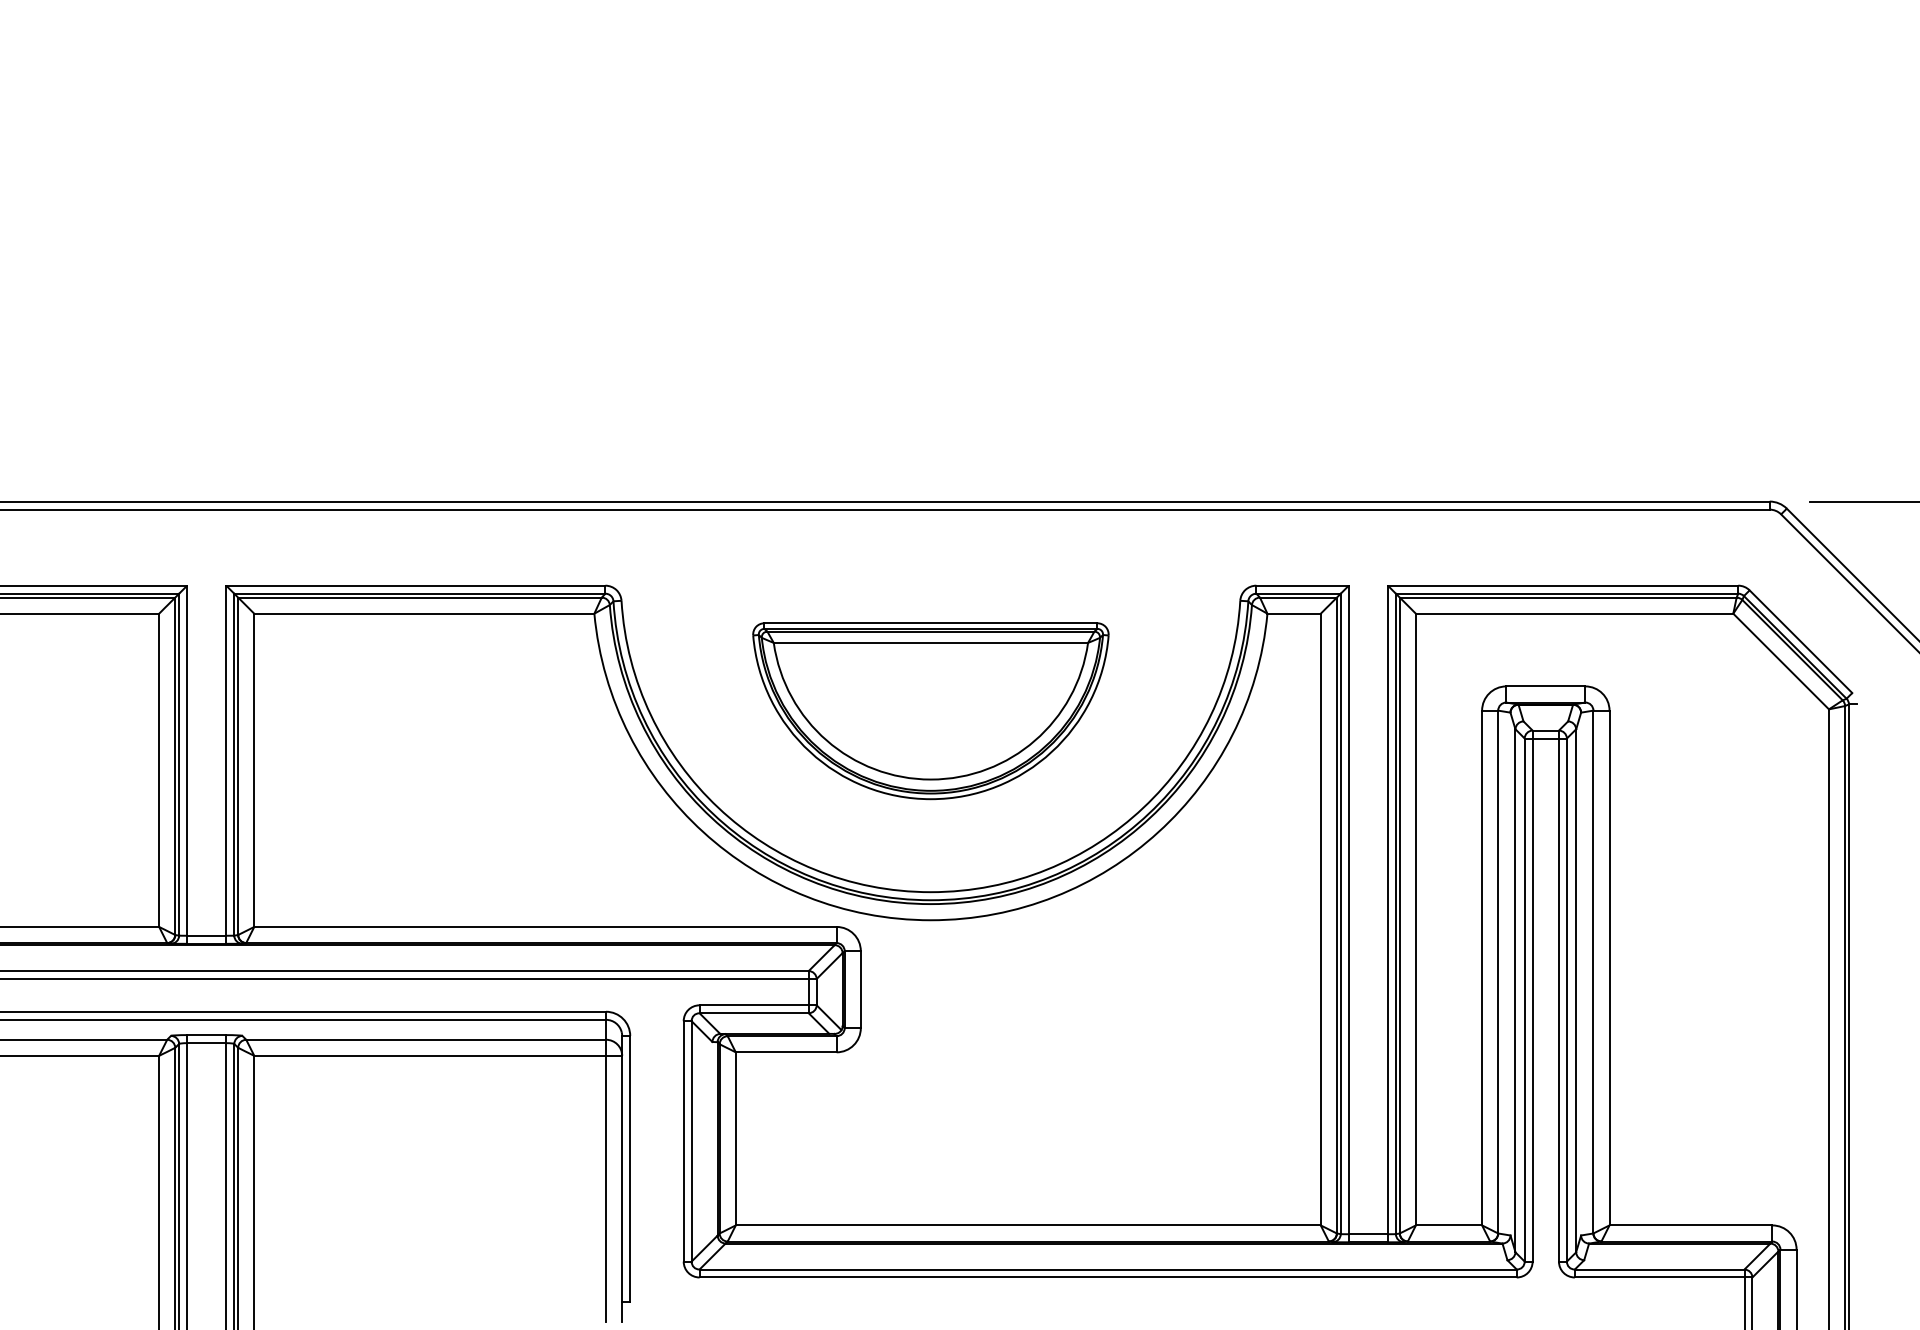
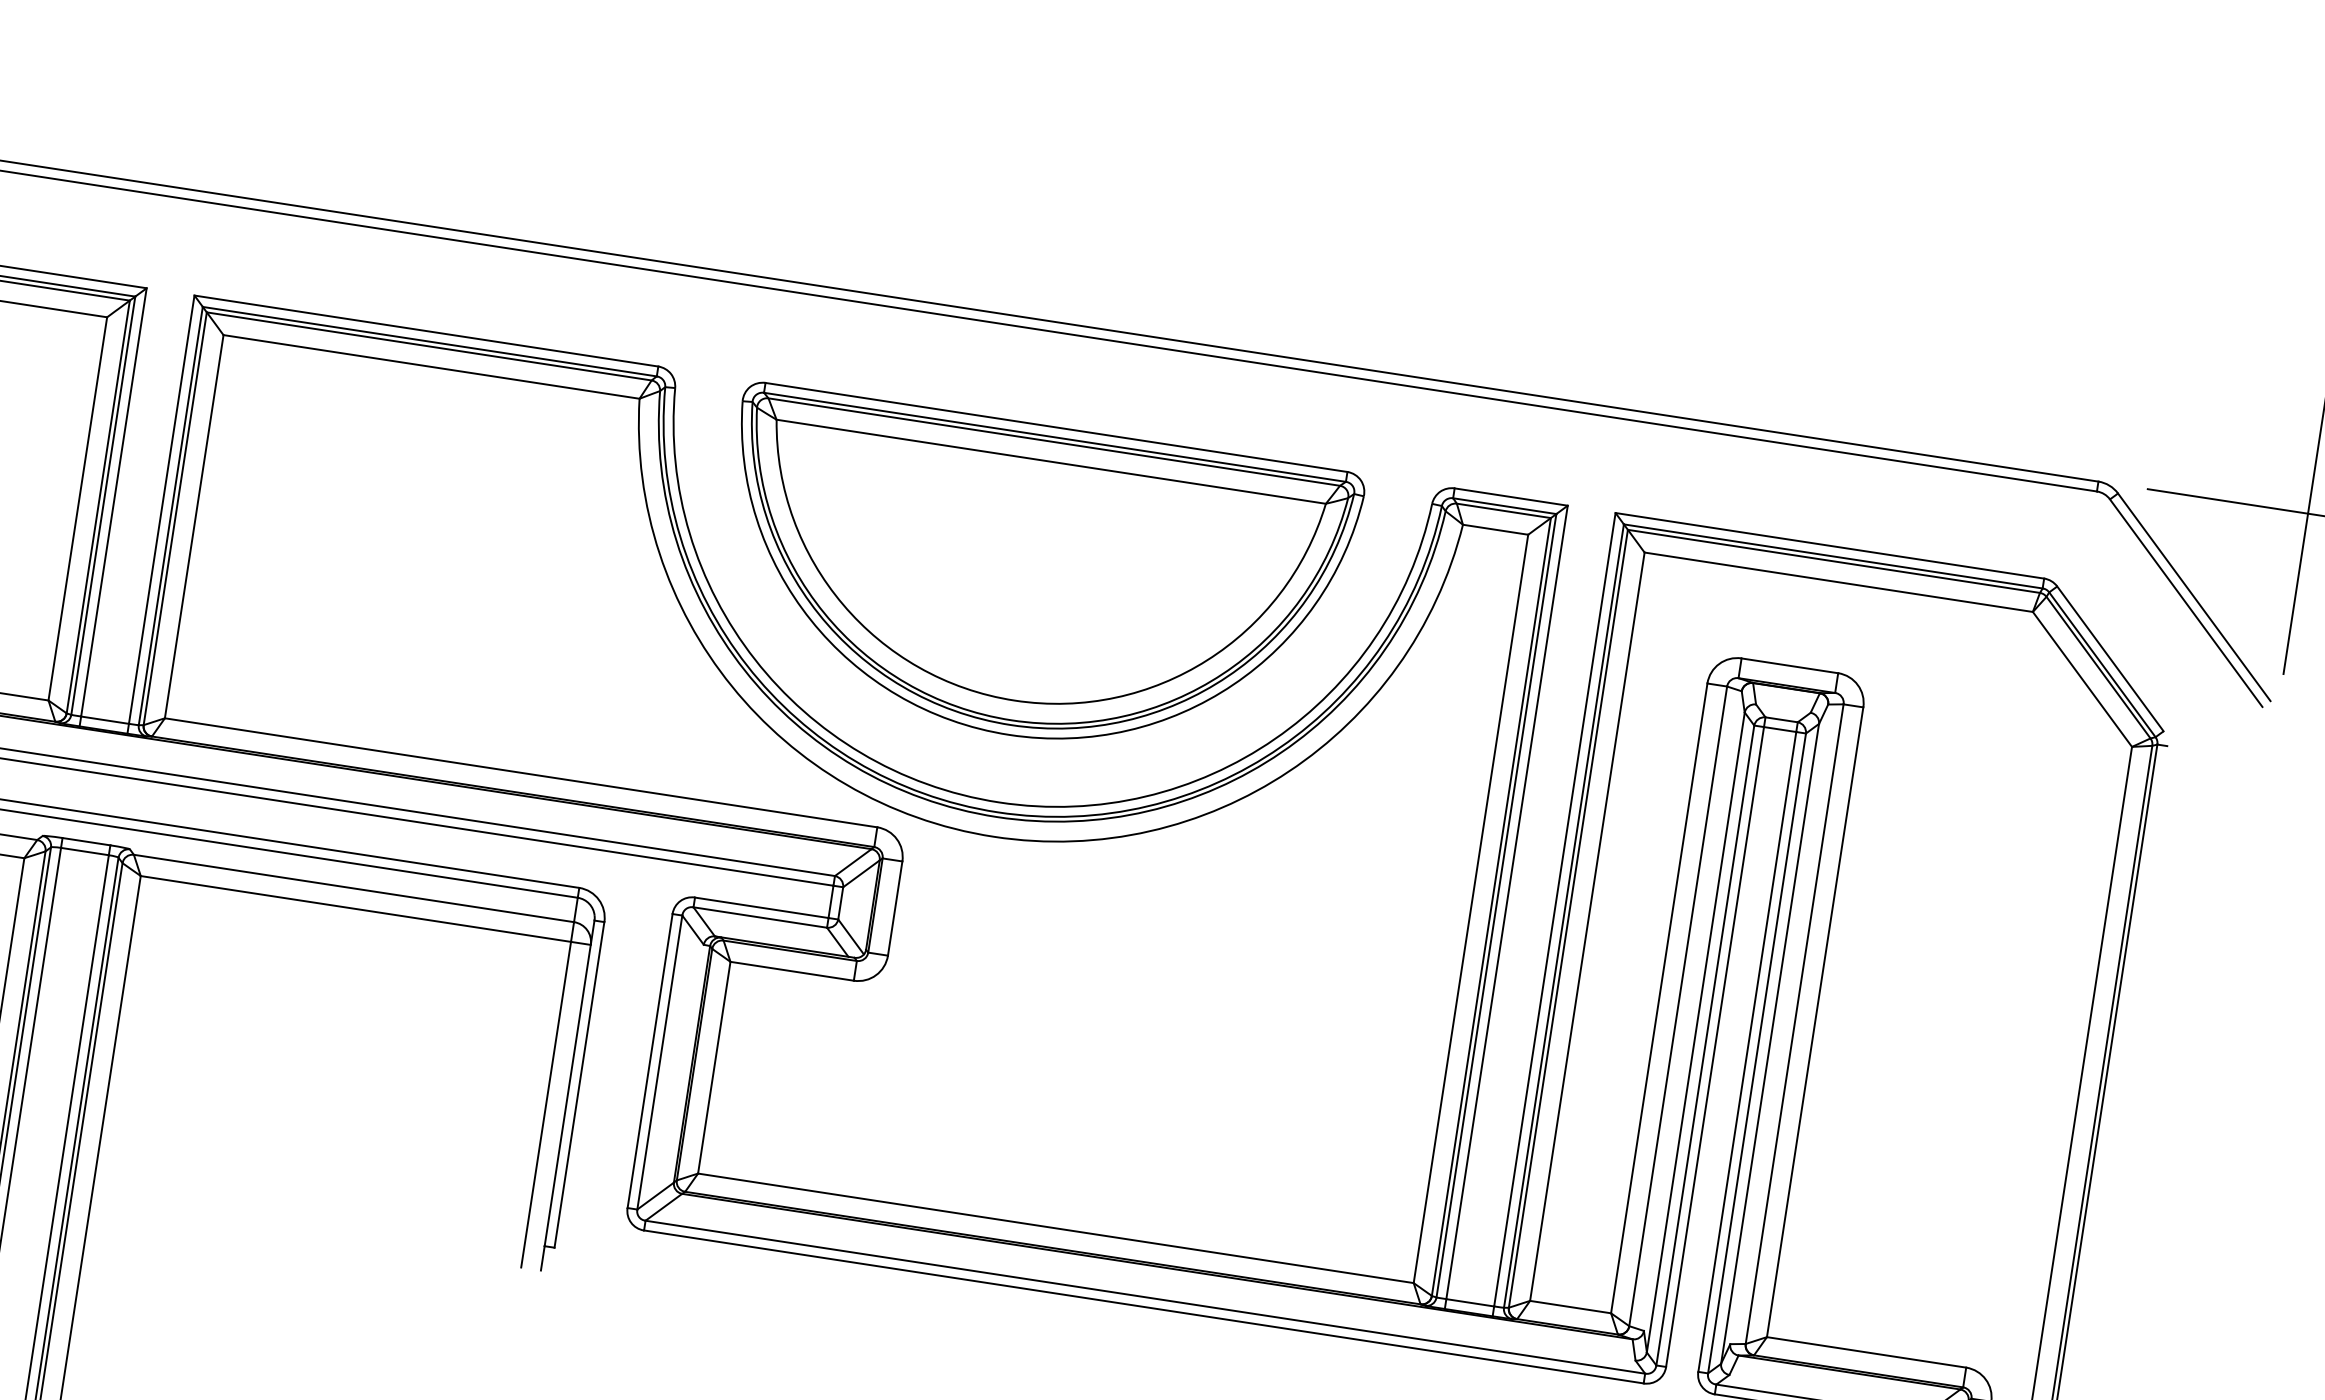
part: (930, 710) -> (1032, 580), size x1.43

